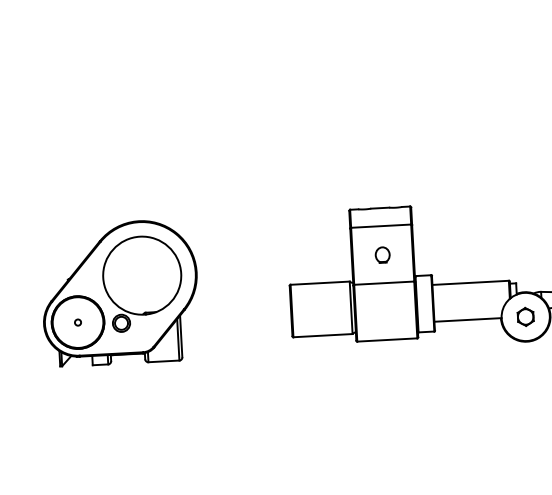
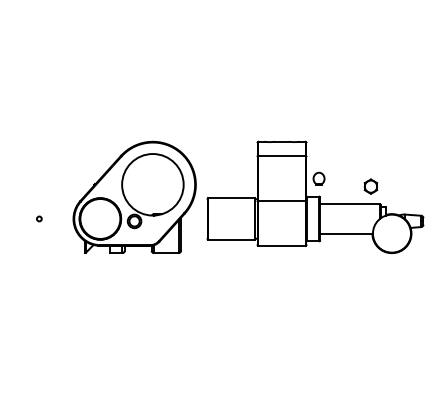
part: (381, 254) -> (318, 178), moved
part: (119, 291) -> (134, 196), moved
part: (525, 316) -> (370, 186), moved

